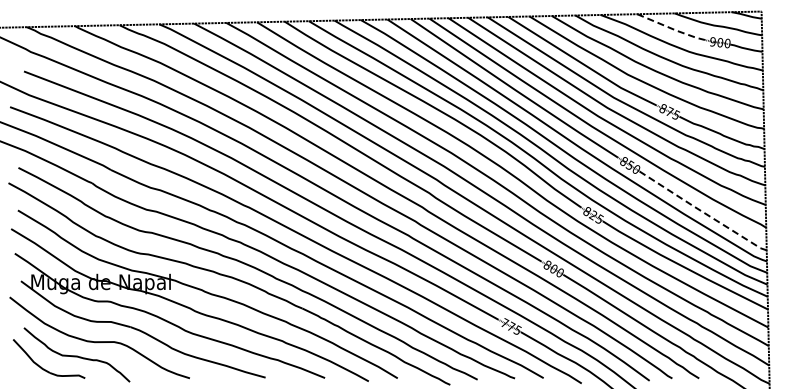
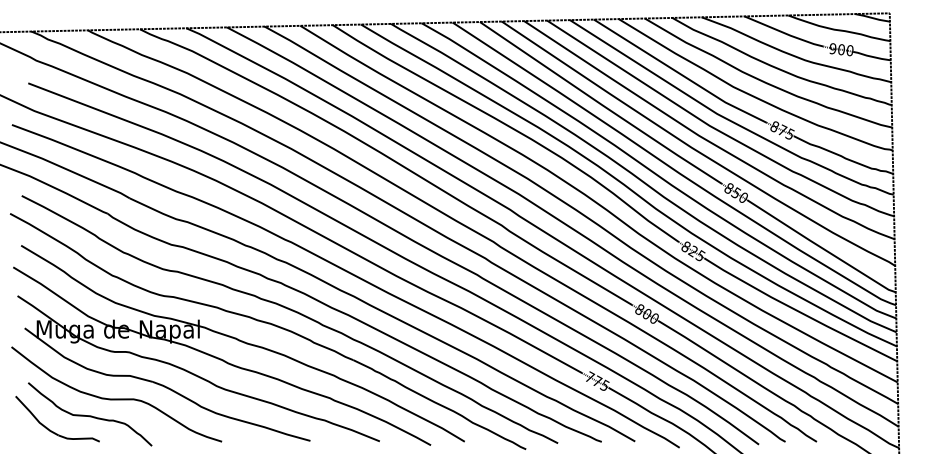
line: (672, 28) -> (785, 33), dashed -> solid
line: (703, 212) -> (821, 248), dashed -> solid

